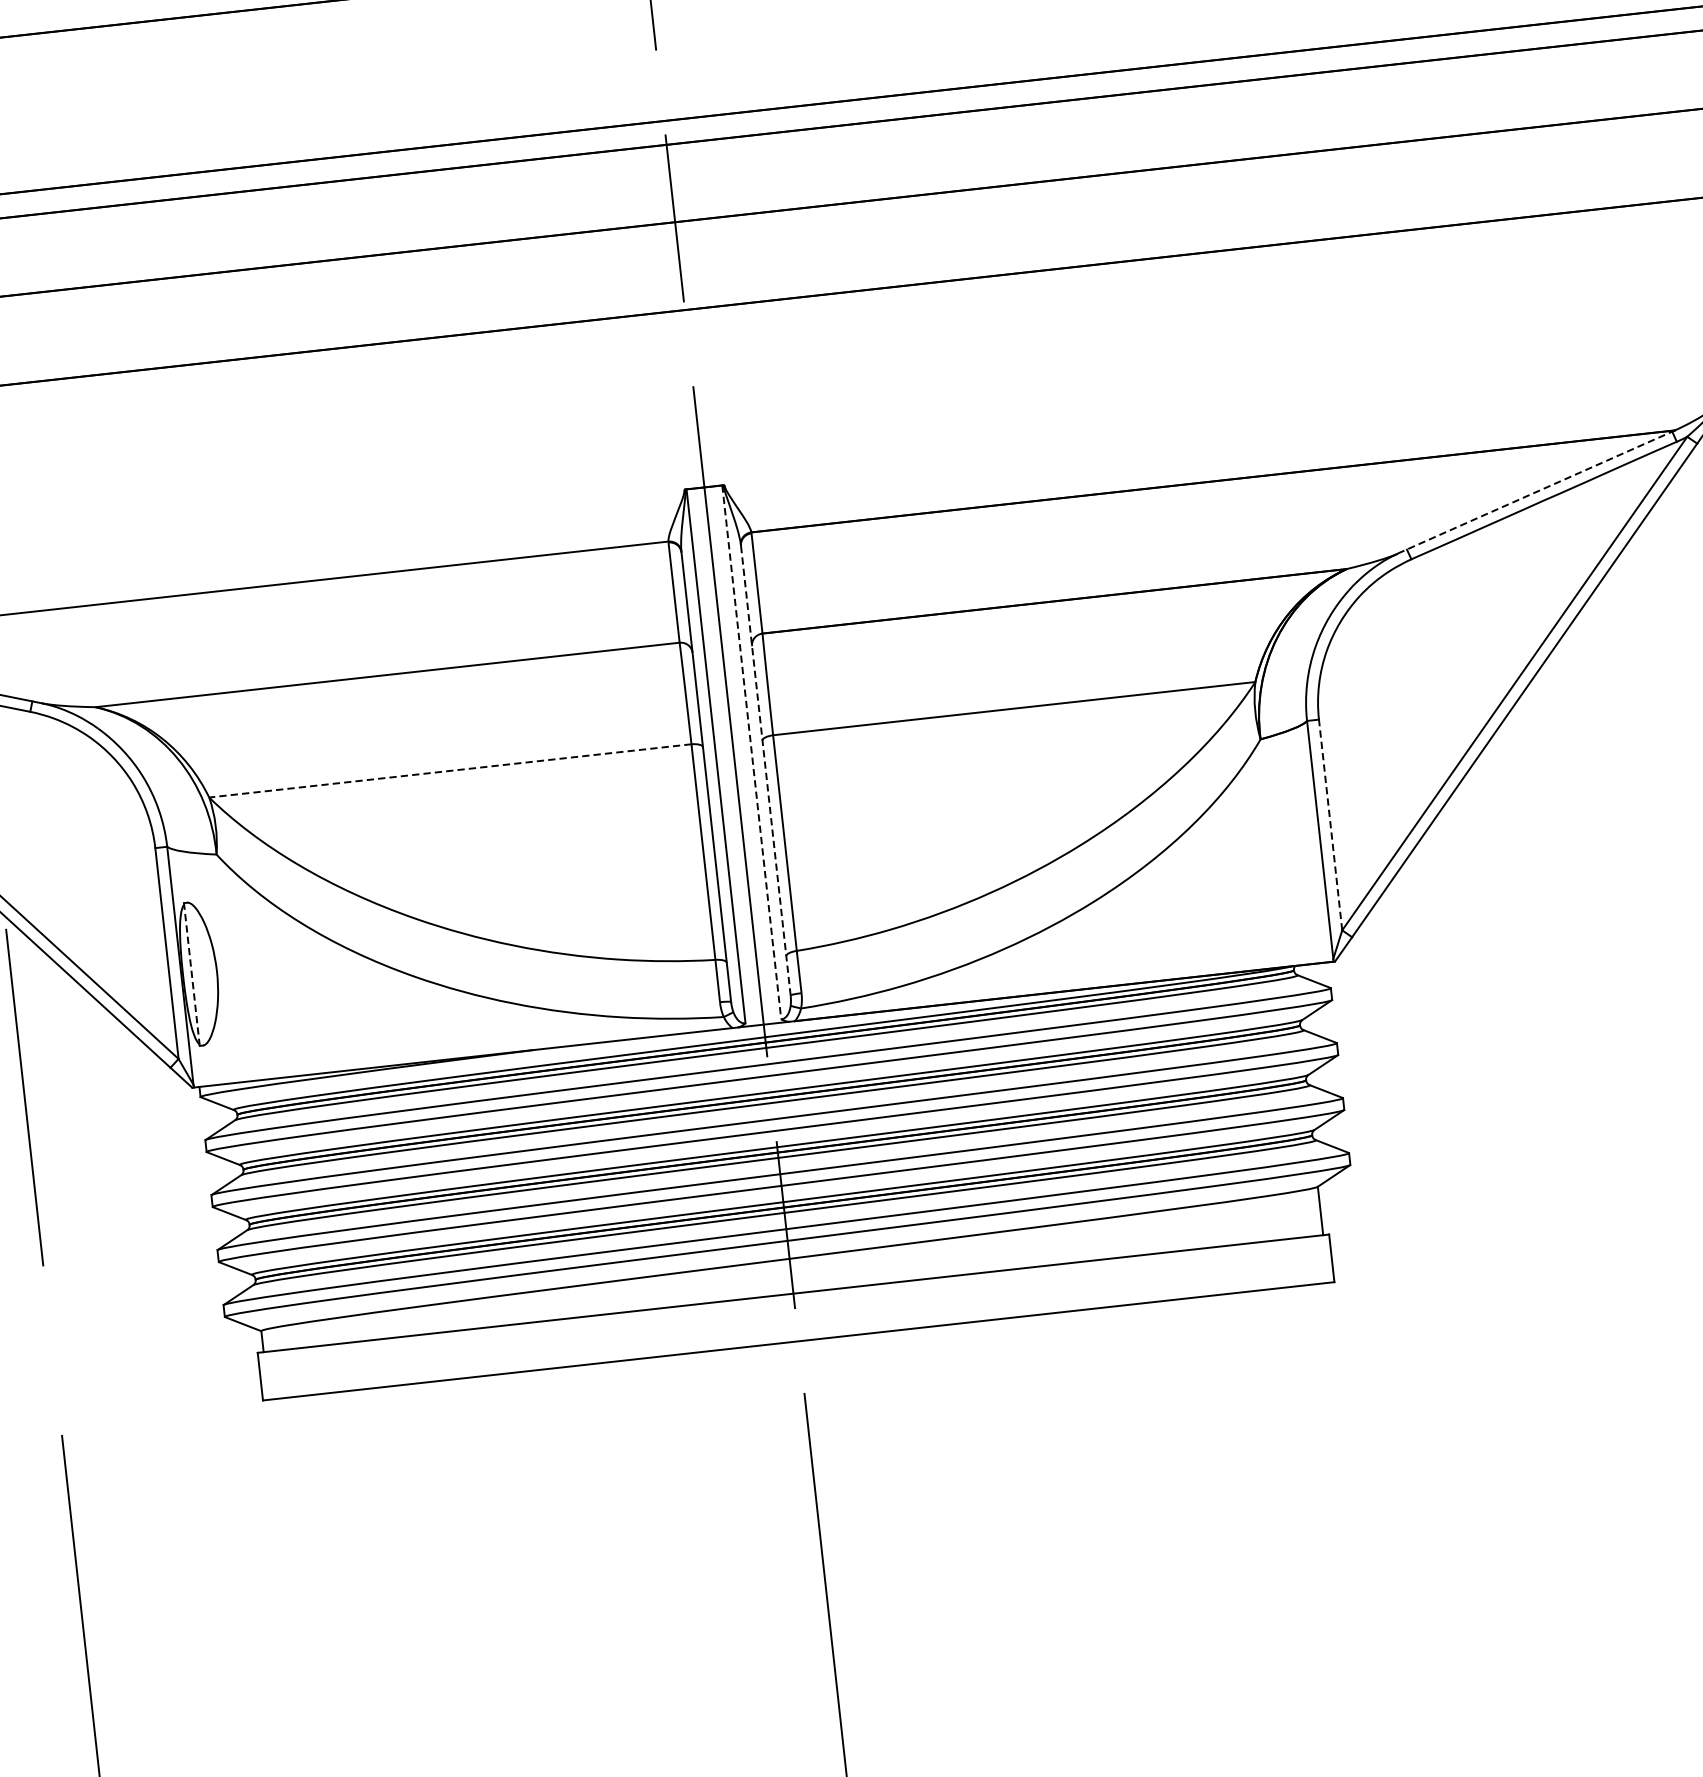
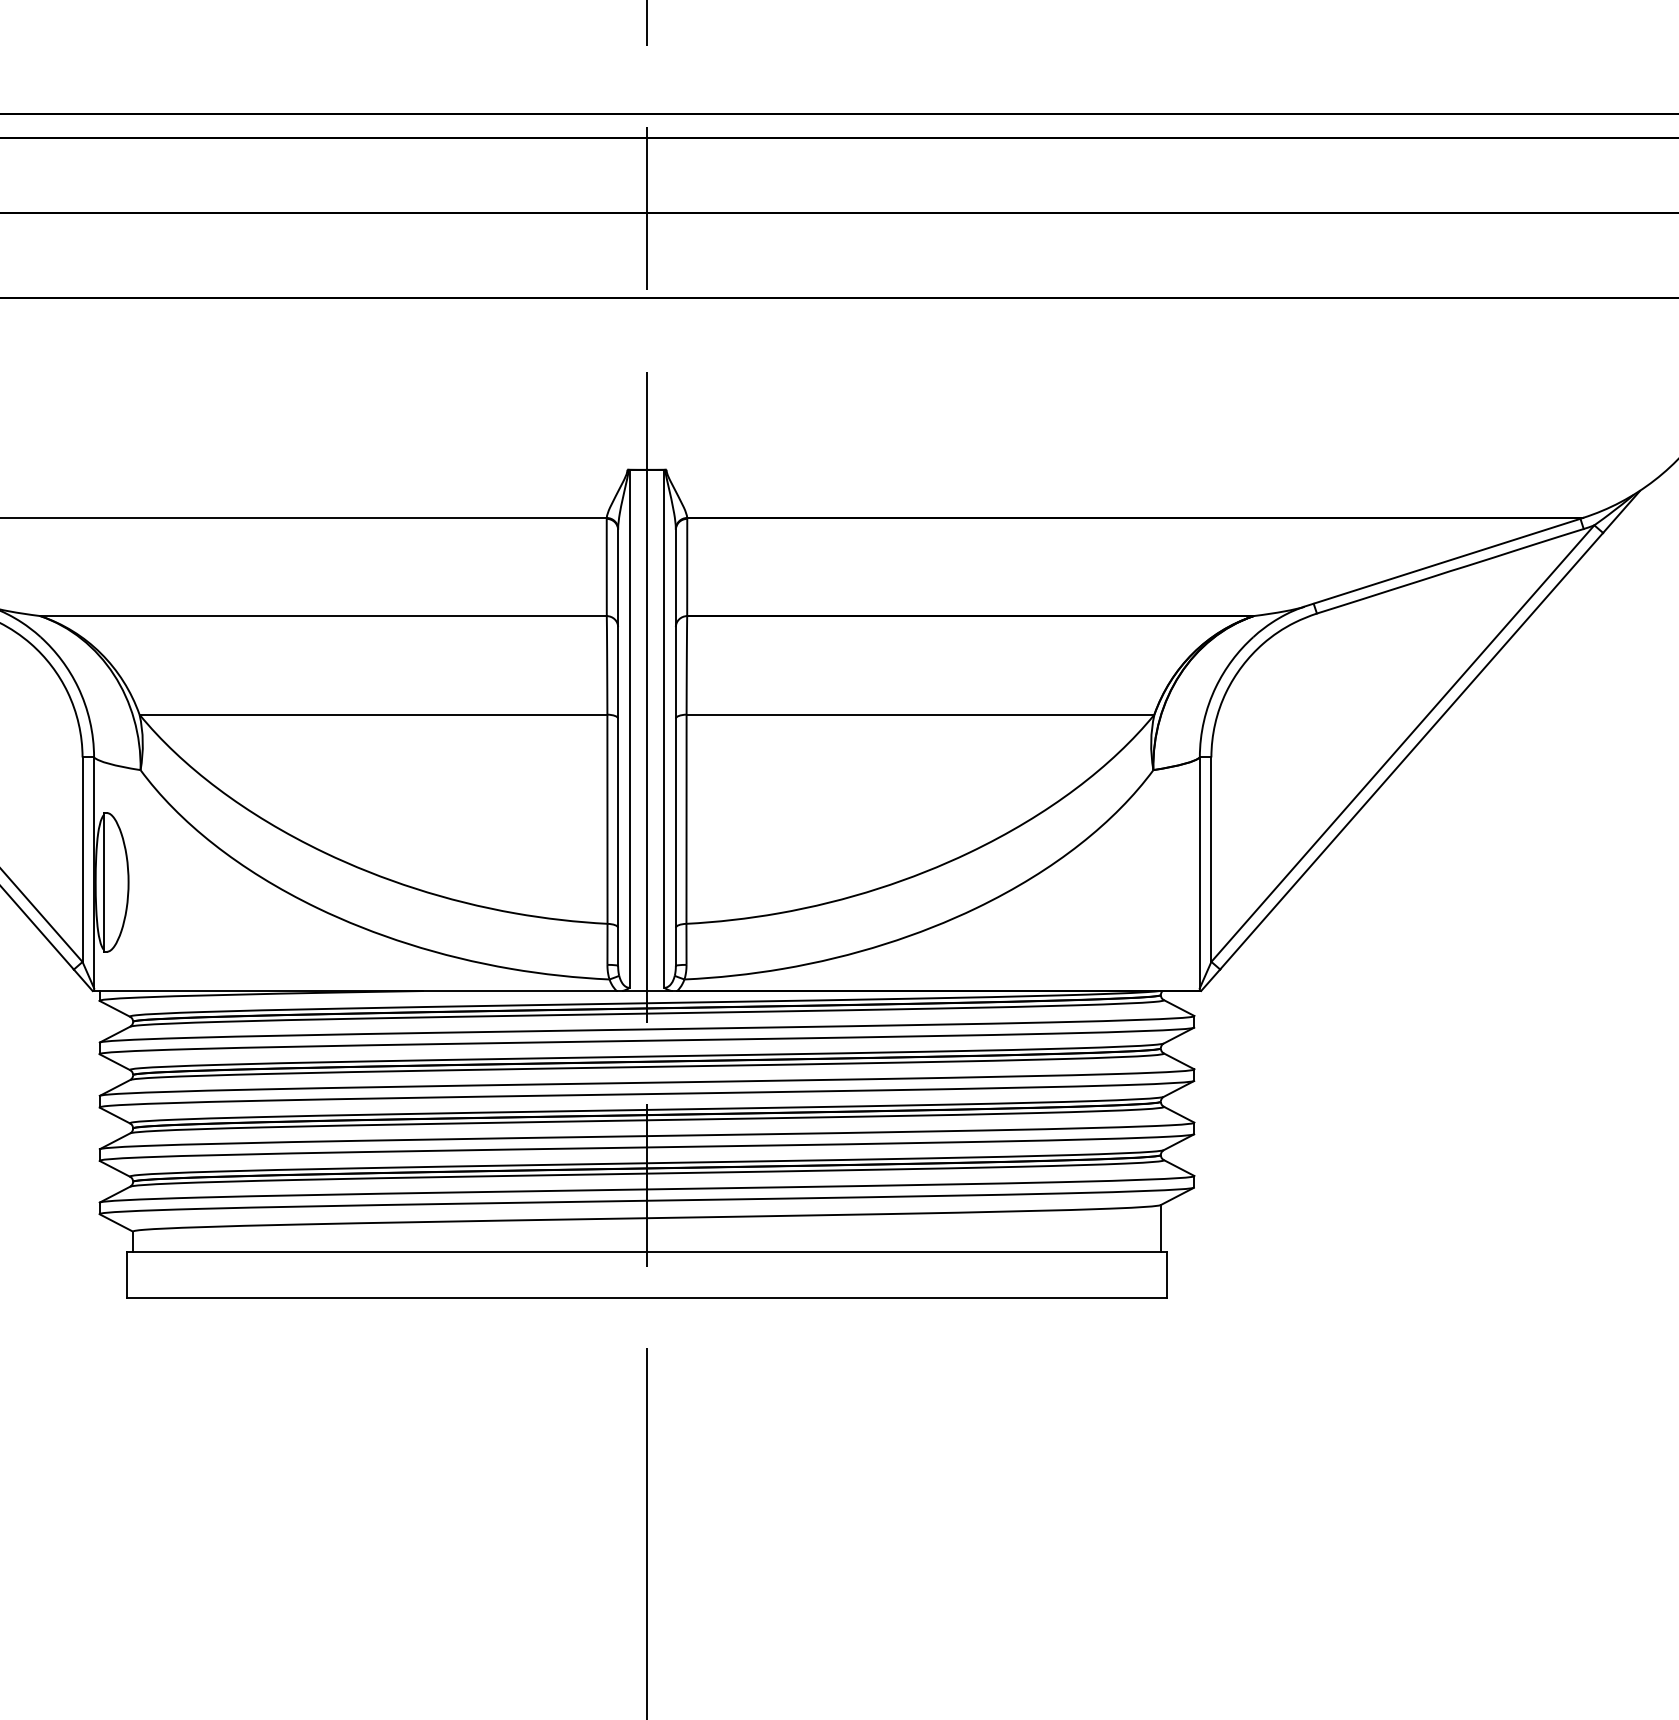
line: (1537, 492) -> (1444, 562), dashed -> solid
line: (751, 752) -> (664, 728), dashed -> solid
line: (450, 770) -> (373, 714), dashed -> solid
line: (765, 770) -> (675, 747), dashed -> solid
line: (1330, 824) -> (1211, 859), dashed -> solid
line: (192, 973) -> (104, 881), dashed -> solid

